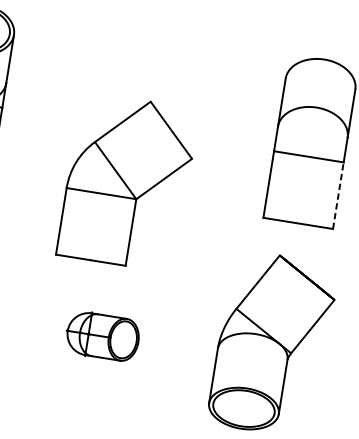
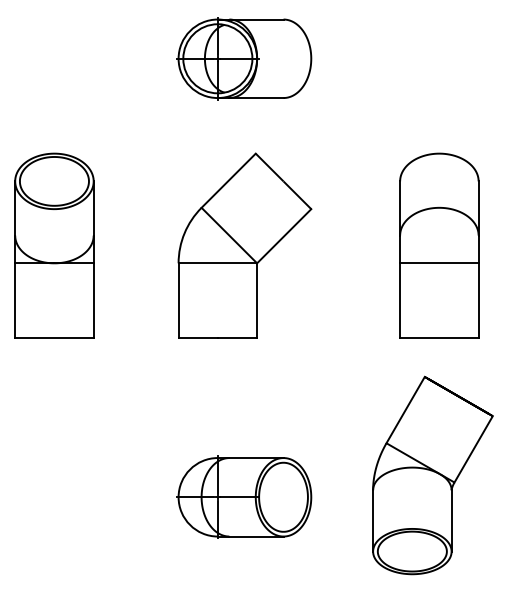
part: (127, 181) -> (244, 245), moved
line: (338, 195) -> (478, 300), dashed -> solid
part: (102, 335) -> (244, 496), size x1.67

